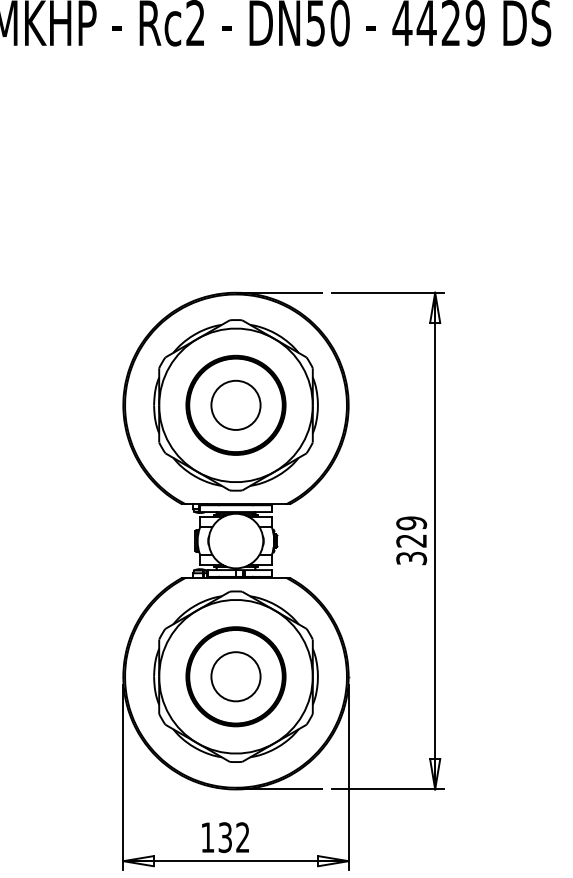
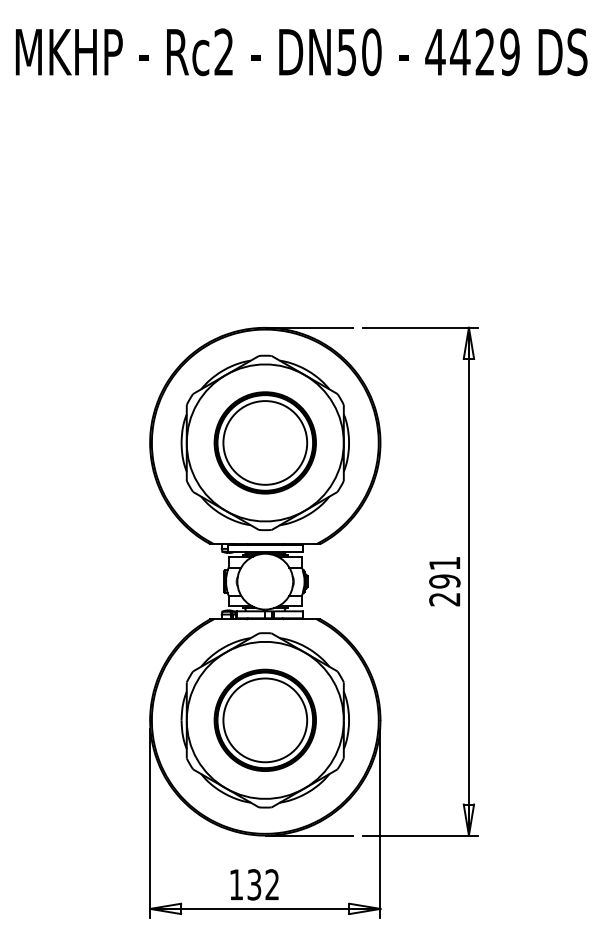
circle: (236, 404) -> (265, 442), size x1.67
text: (411, 540) -> (444, 581), 329 -> 291
circle: (236, 676) -> (265, 720), size x1.67

